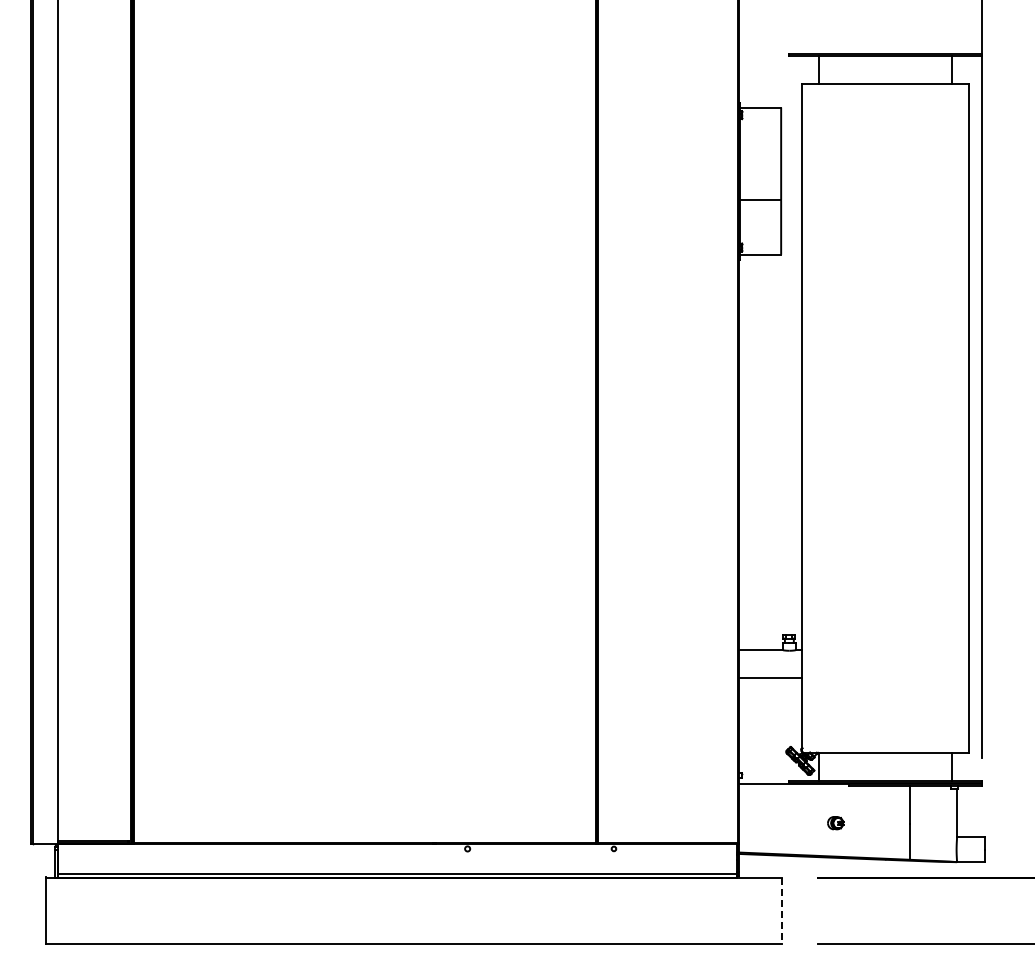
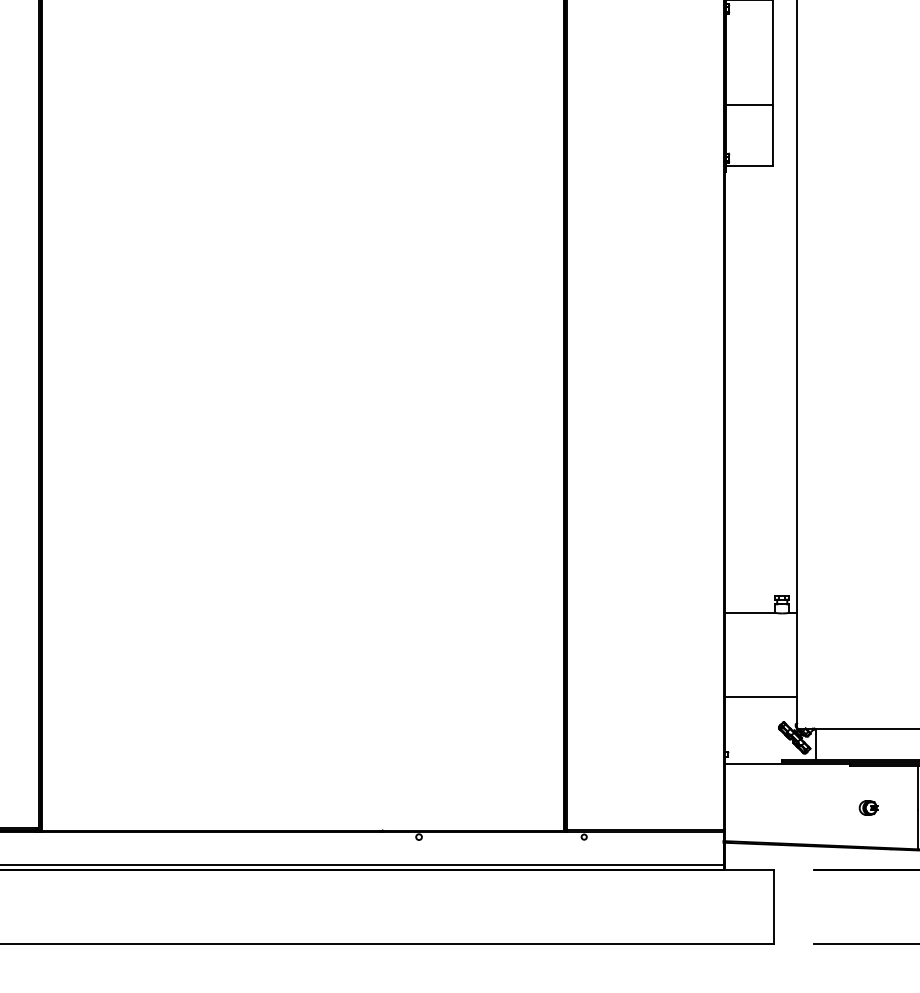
line: (770, 677) -> (760, 696), moved
part: (835, 823) -> (868, 808), moved
line: (782, 911) -> (774, 907), dashed -> solid

